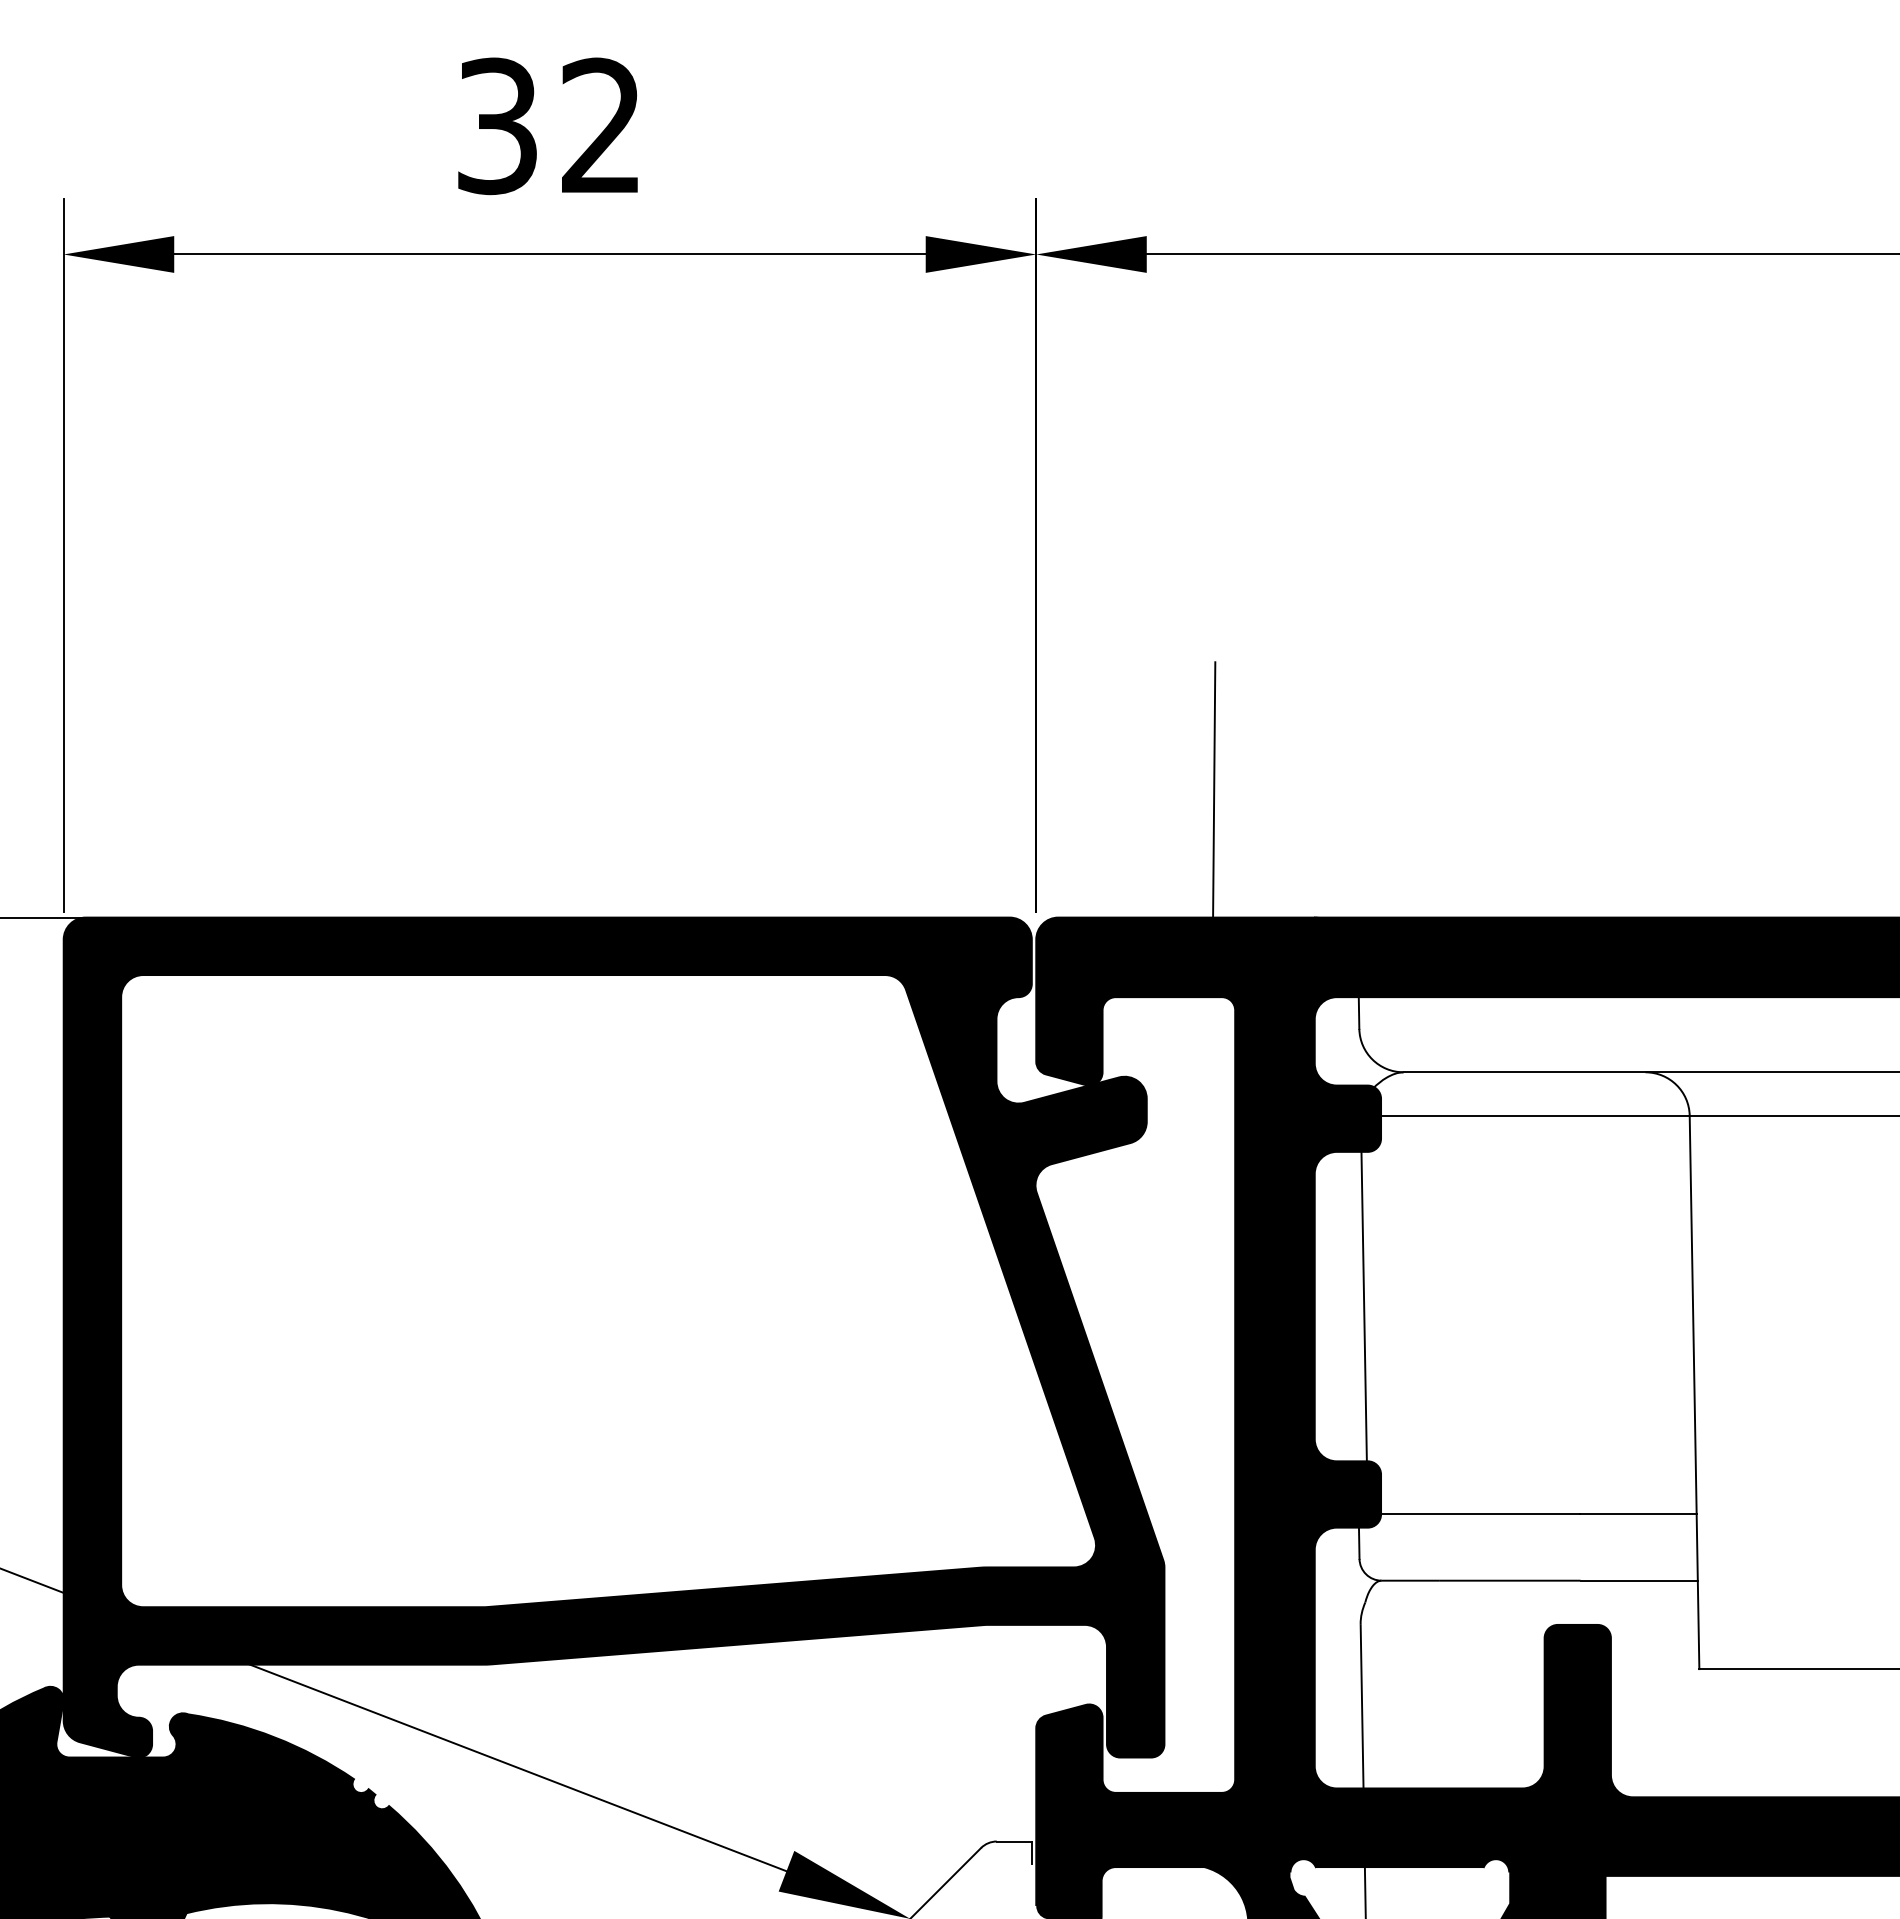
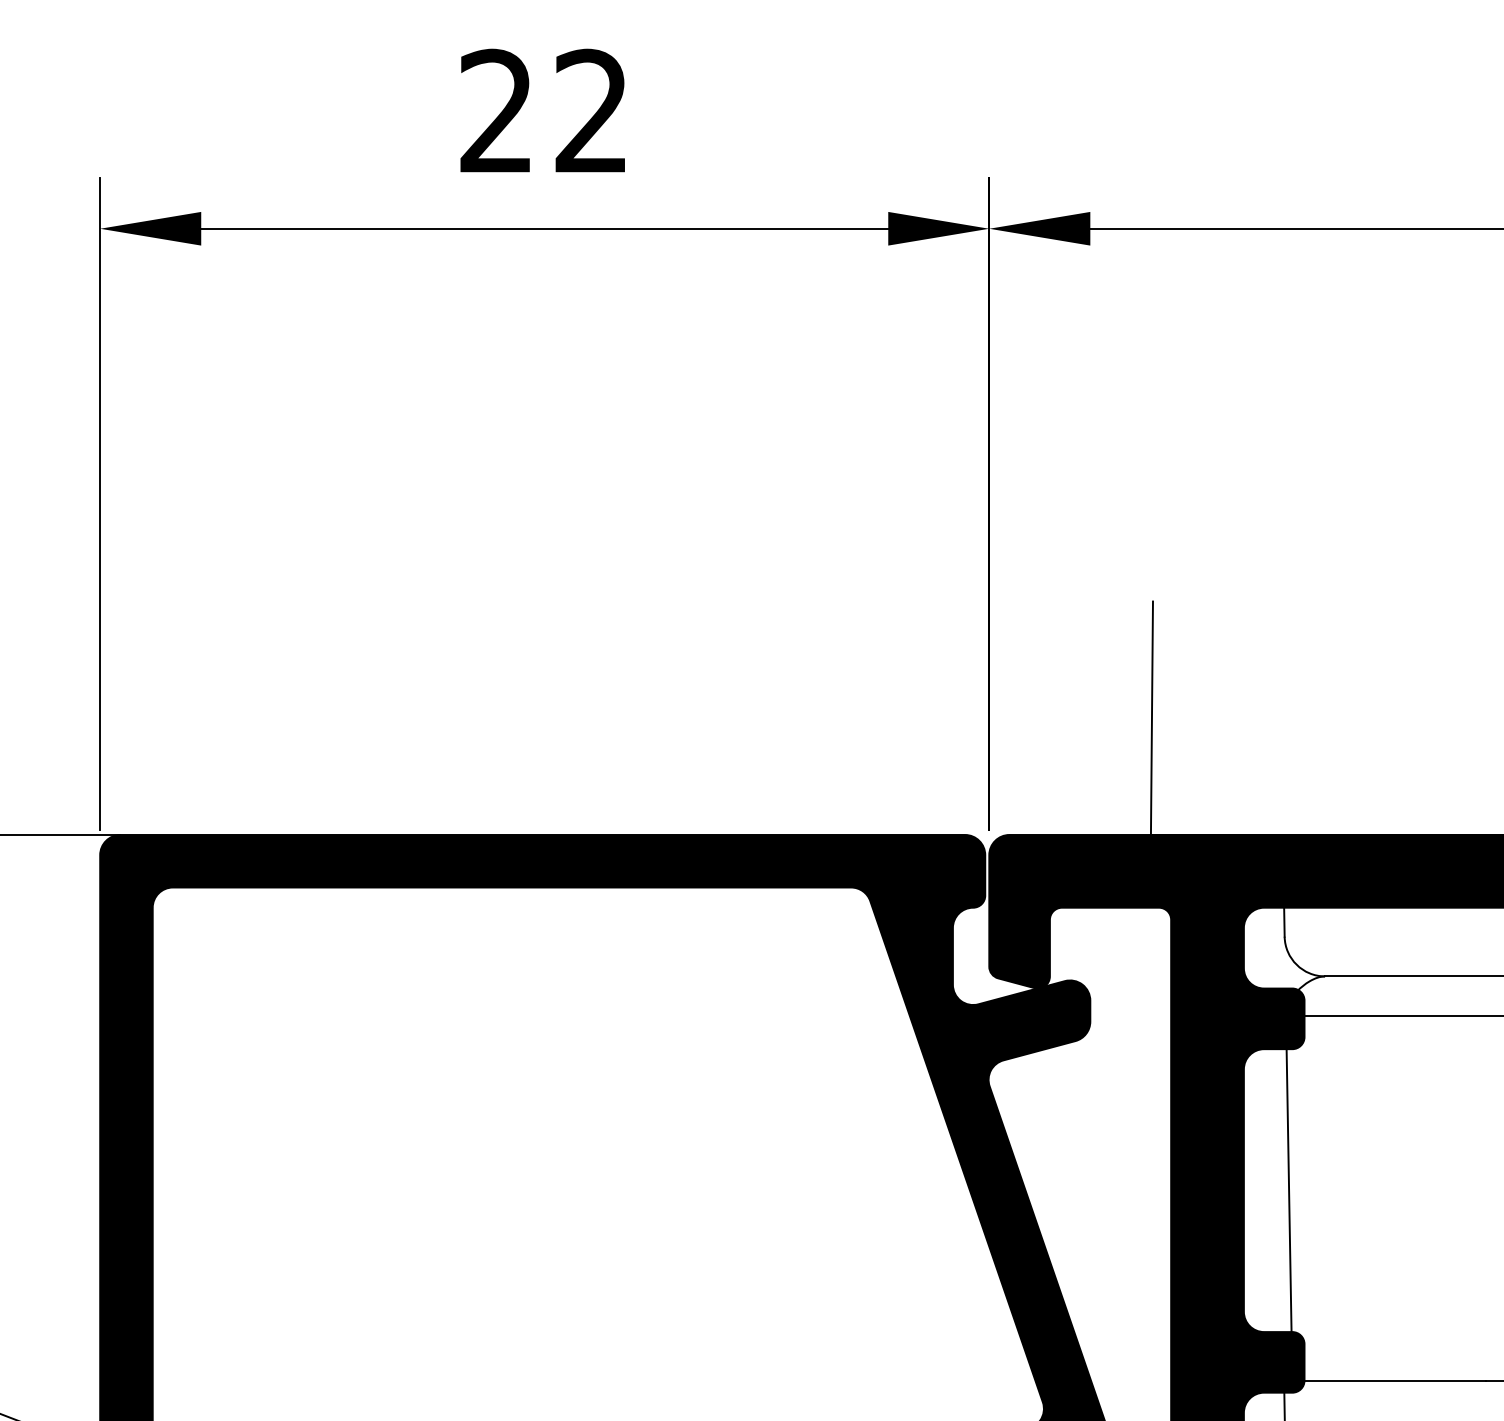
text: (496, 126) -> (495, 111), 32 -> 22

